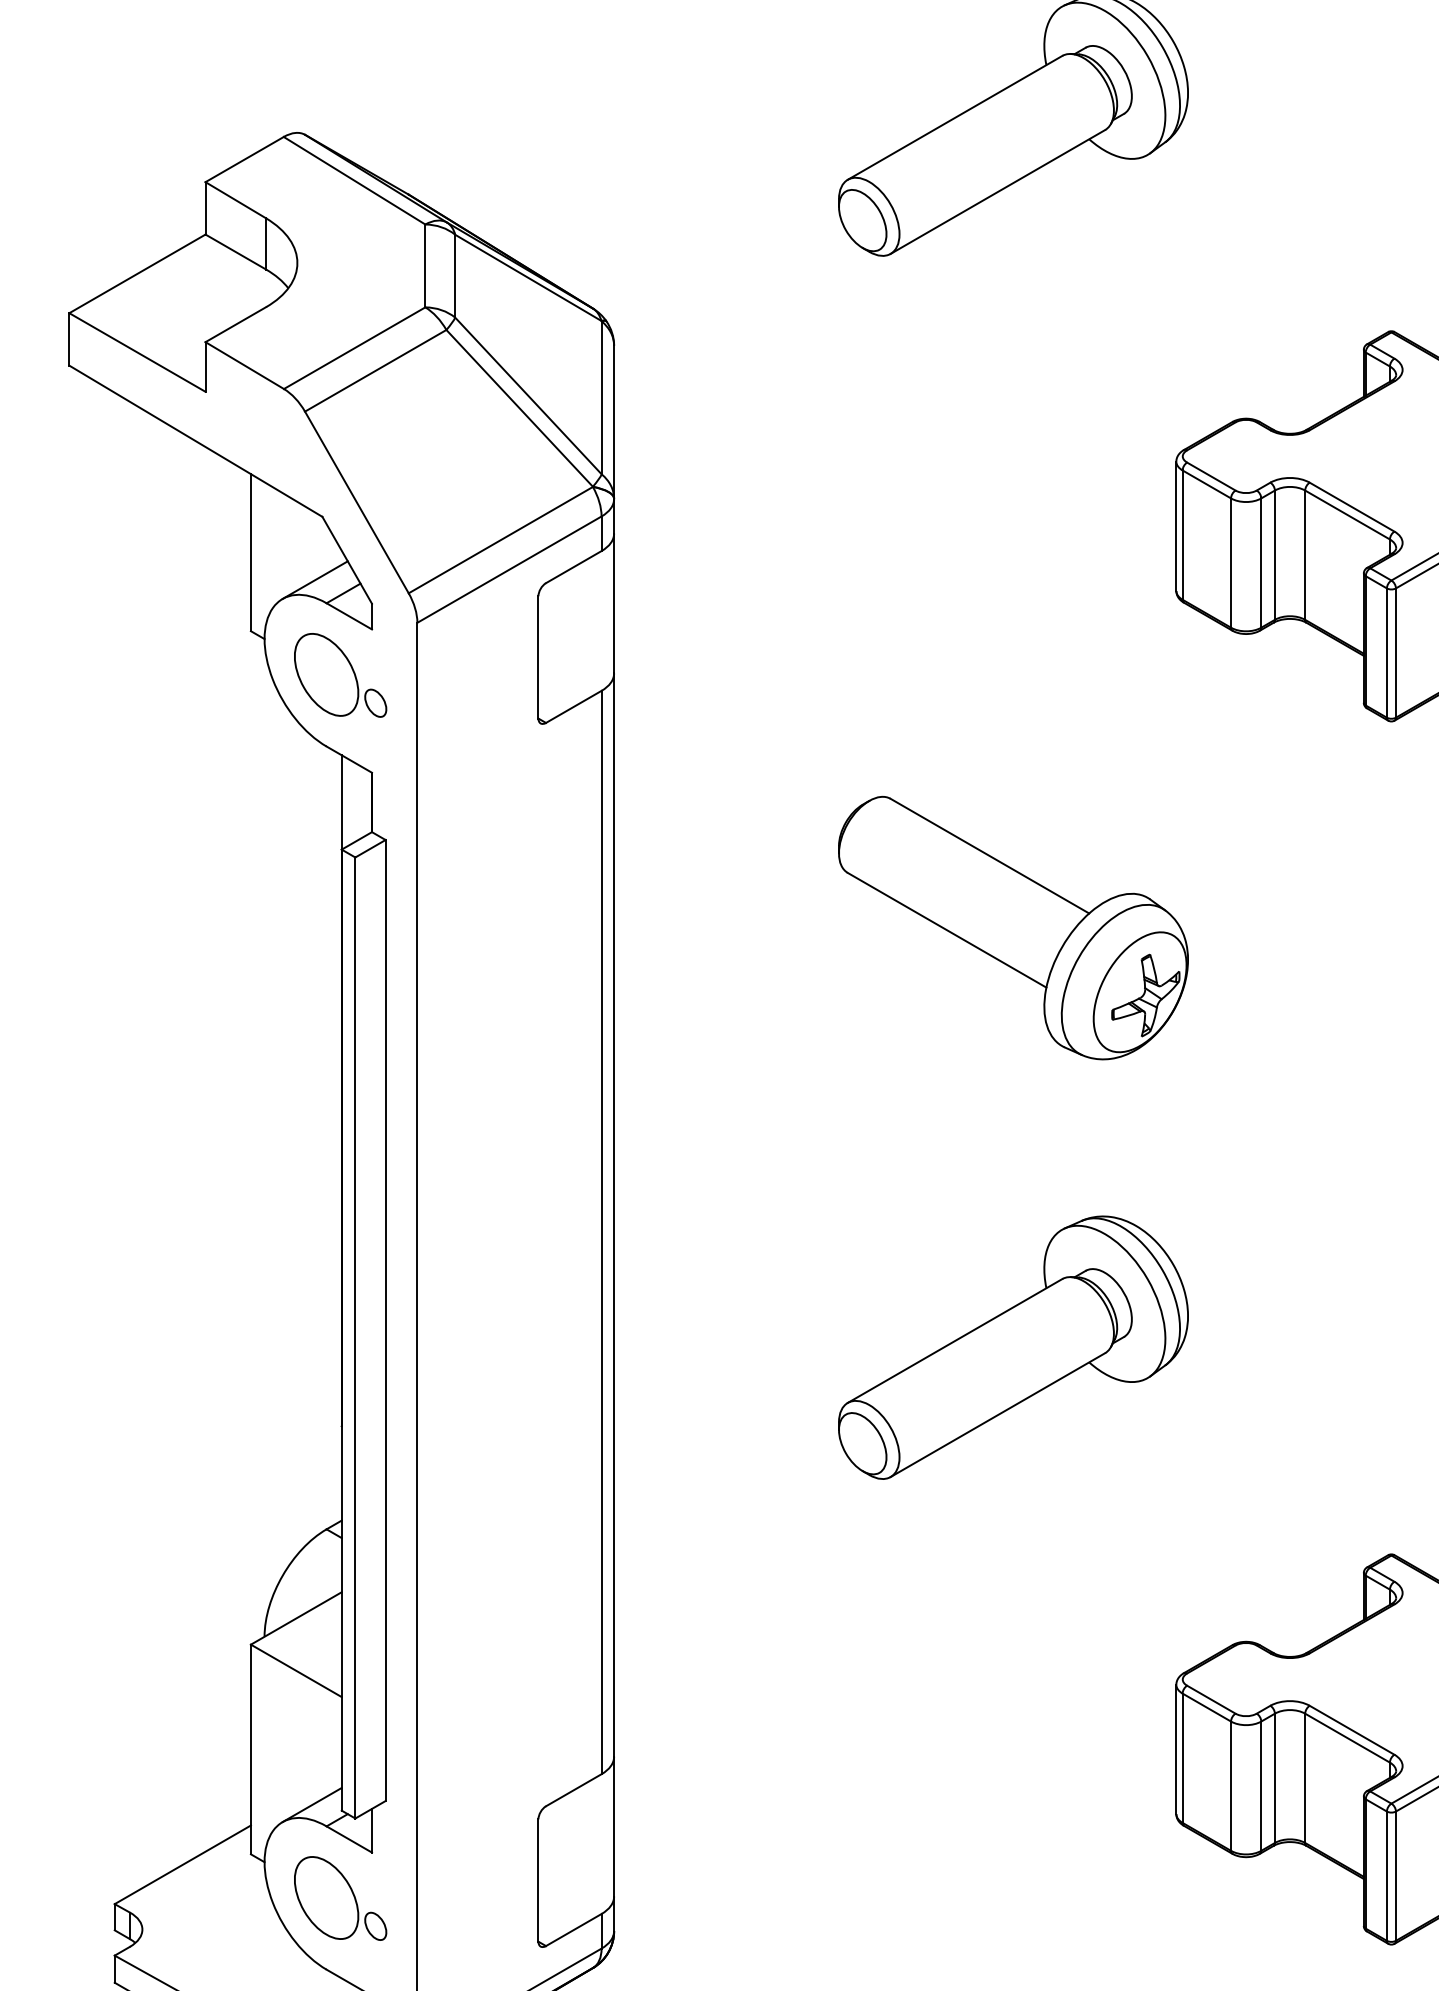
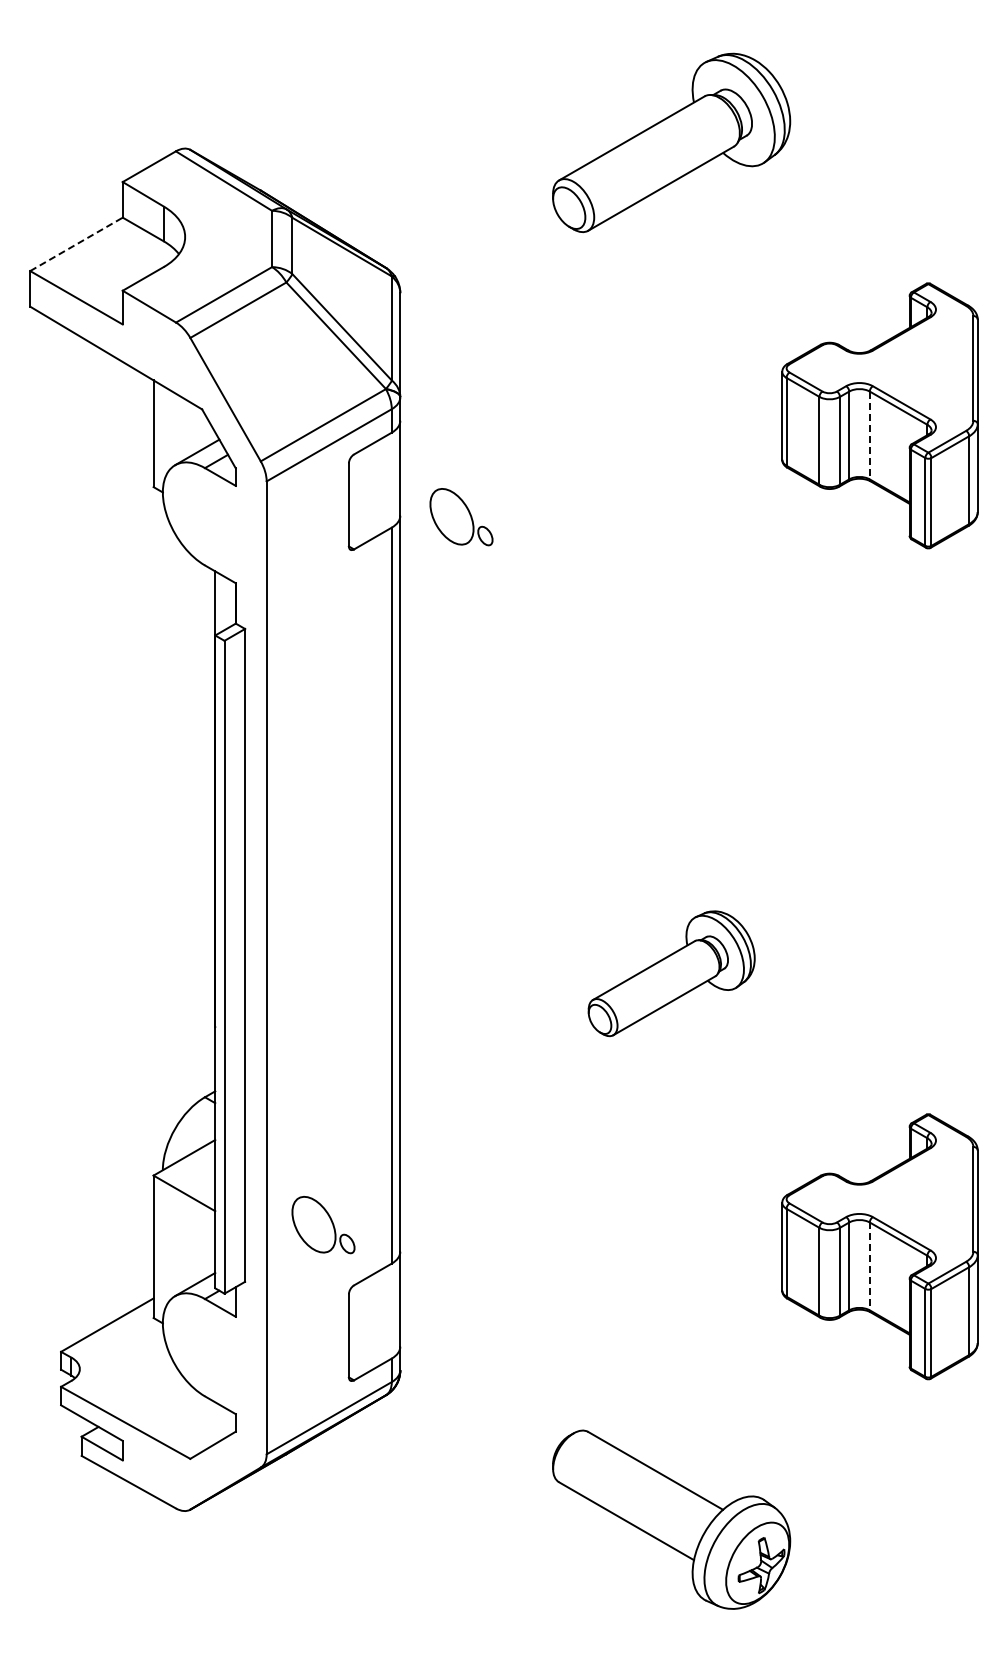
line: (137, 274) -> (76, 244), solid -> dashed
line: (1304, 555) -> (869, 435), solid -> dashed
part: (340, 675) -> (461, 517), moved
part: (1013, 927) -> (671, 688), removed
part: (1013, 1347) -> (671, 973), size x0.7
line: (1304, 1778) -> (869, 1266), solid -> dashed
part: (340, 1899) -> (323, 1225), moved

